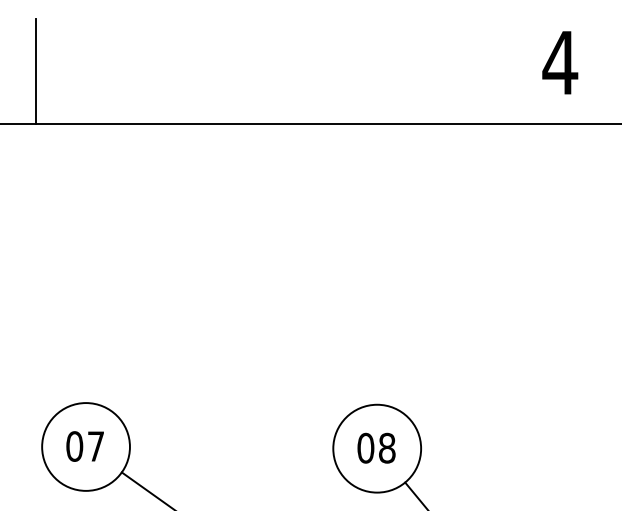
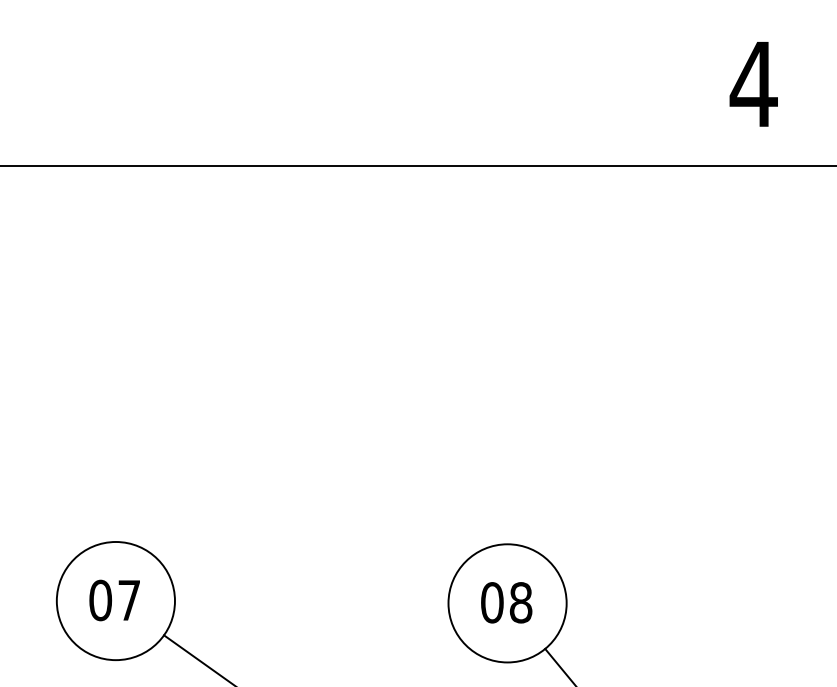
line: (36, 71) -> (49, 95), removed

